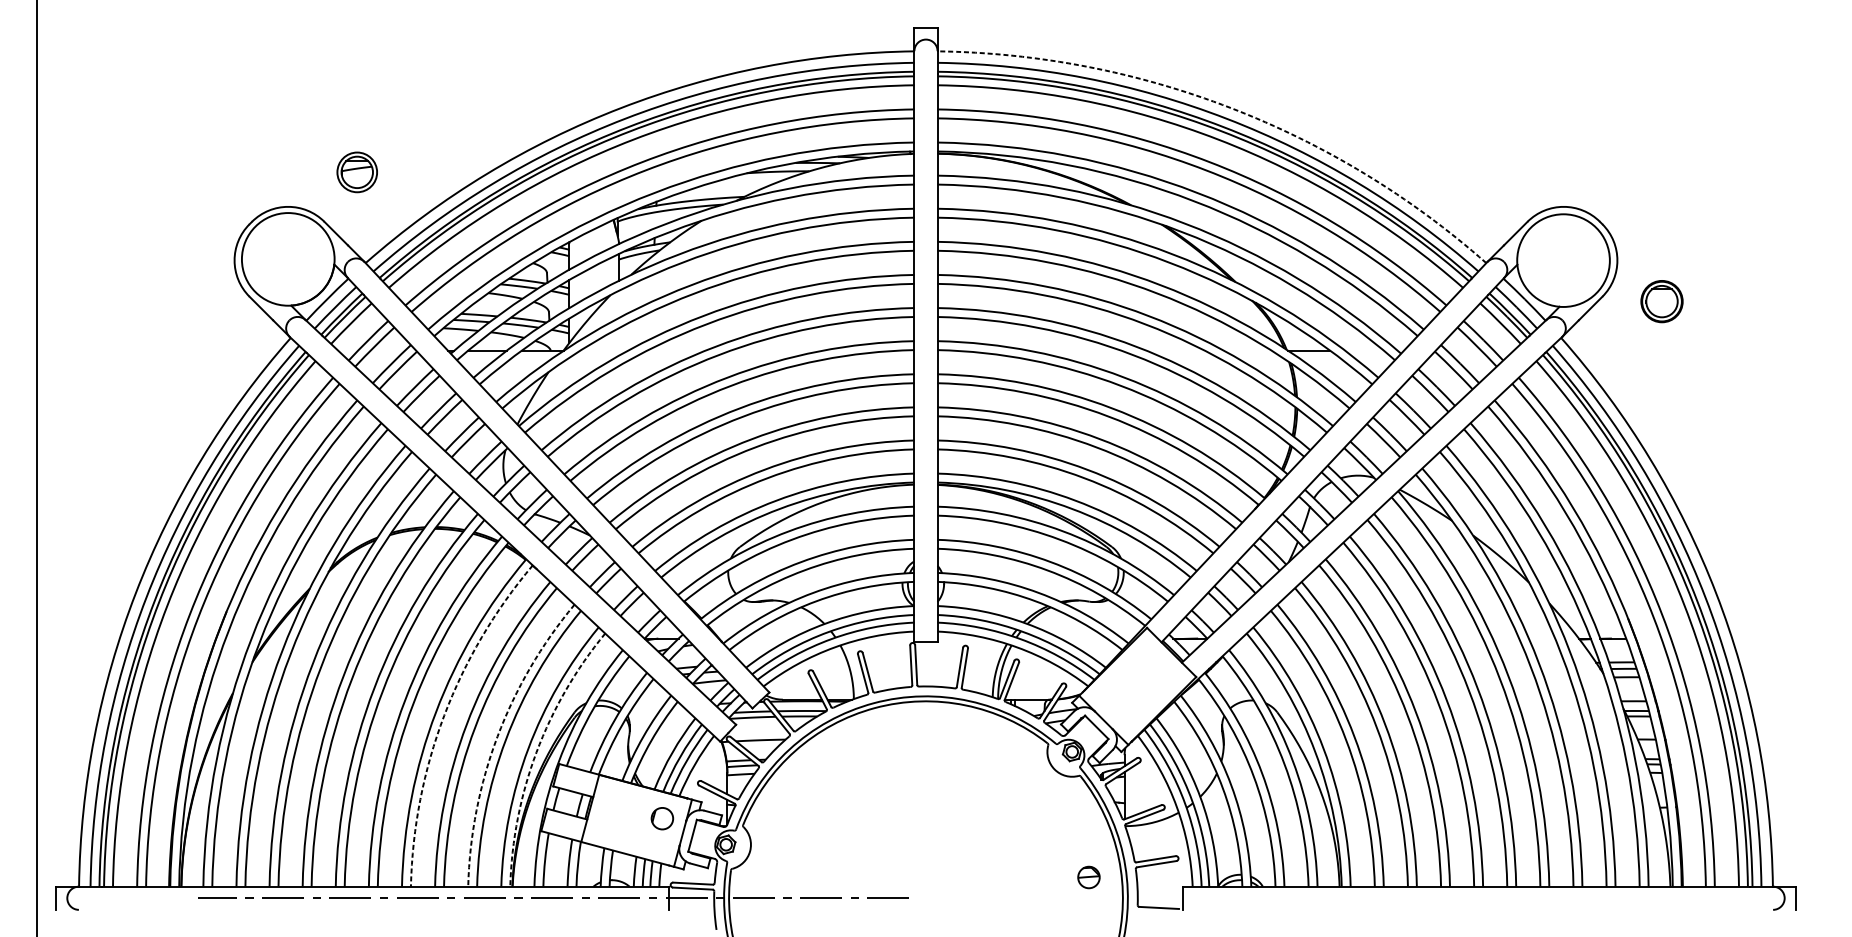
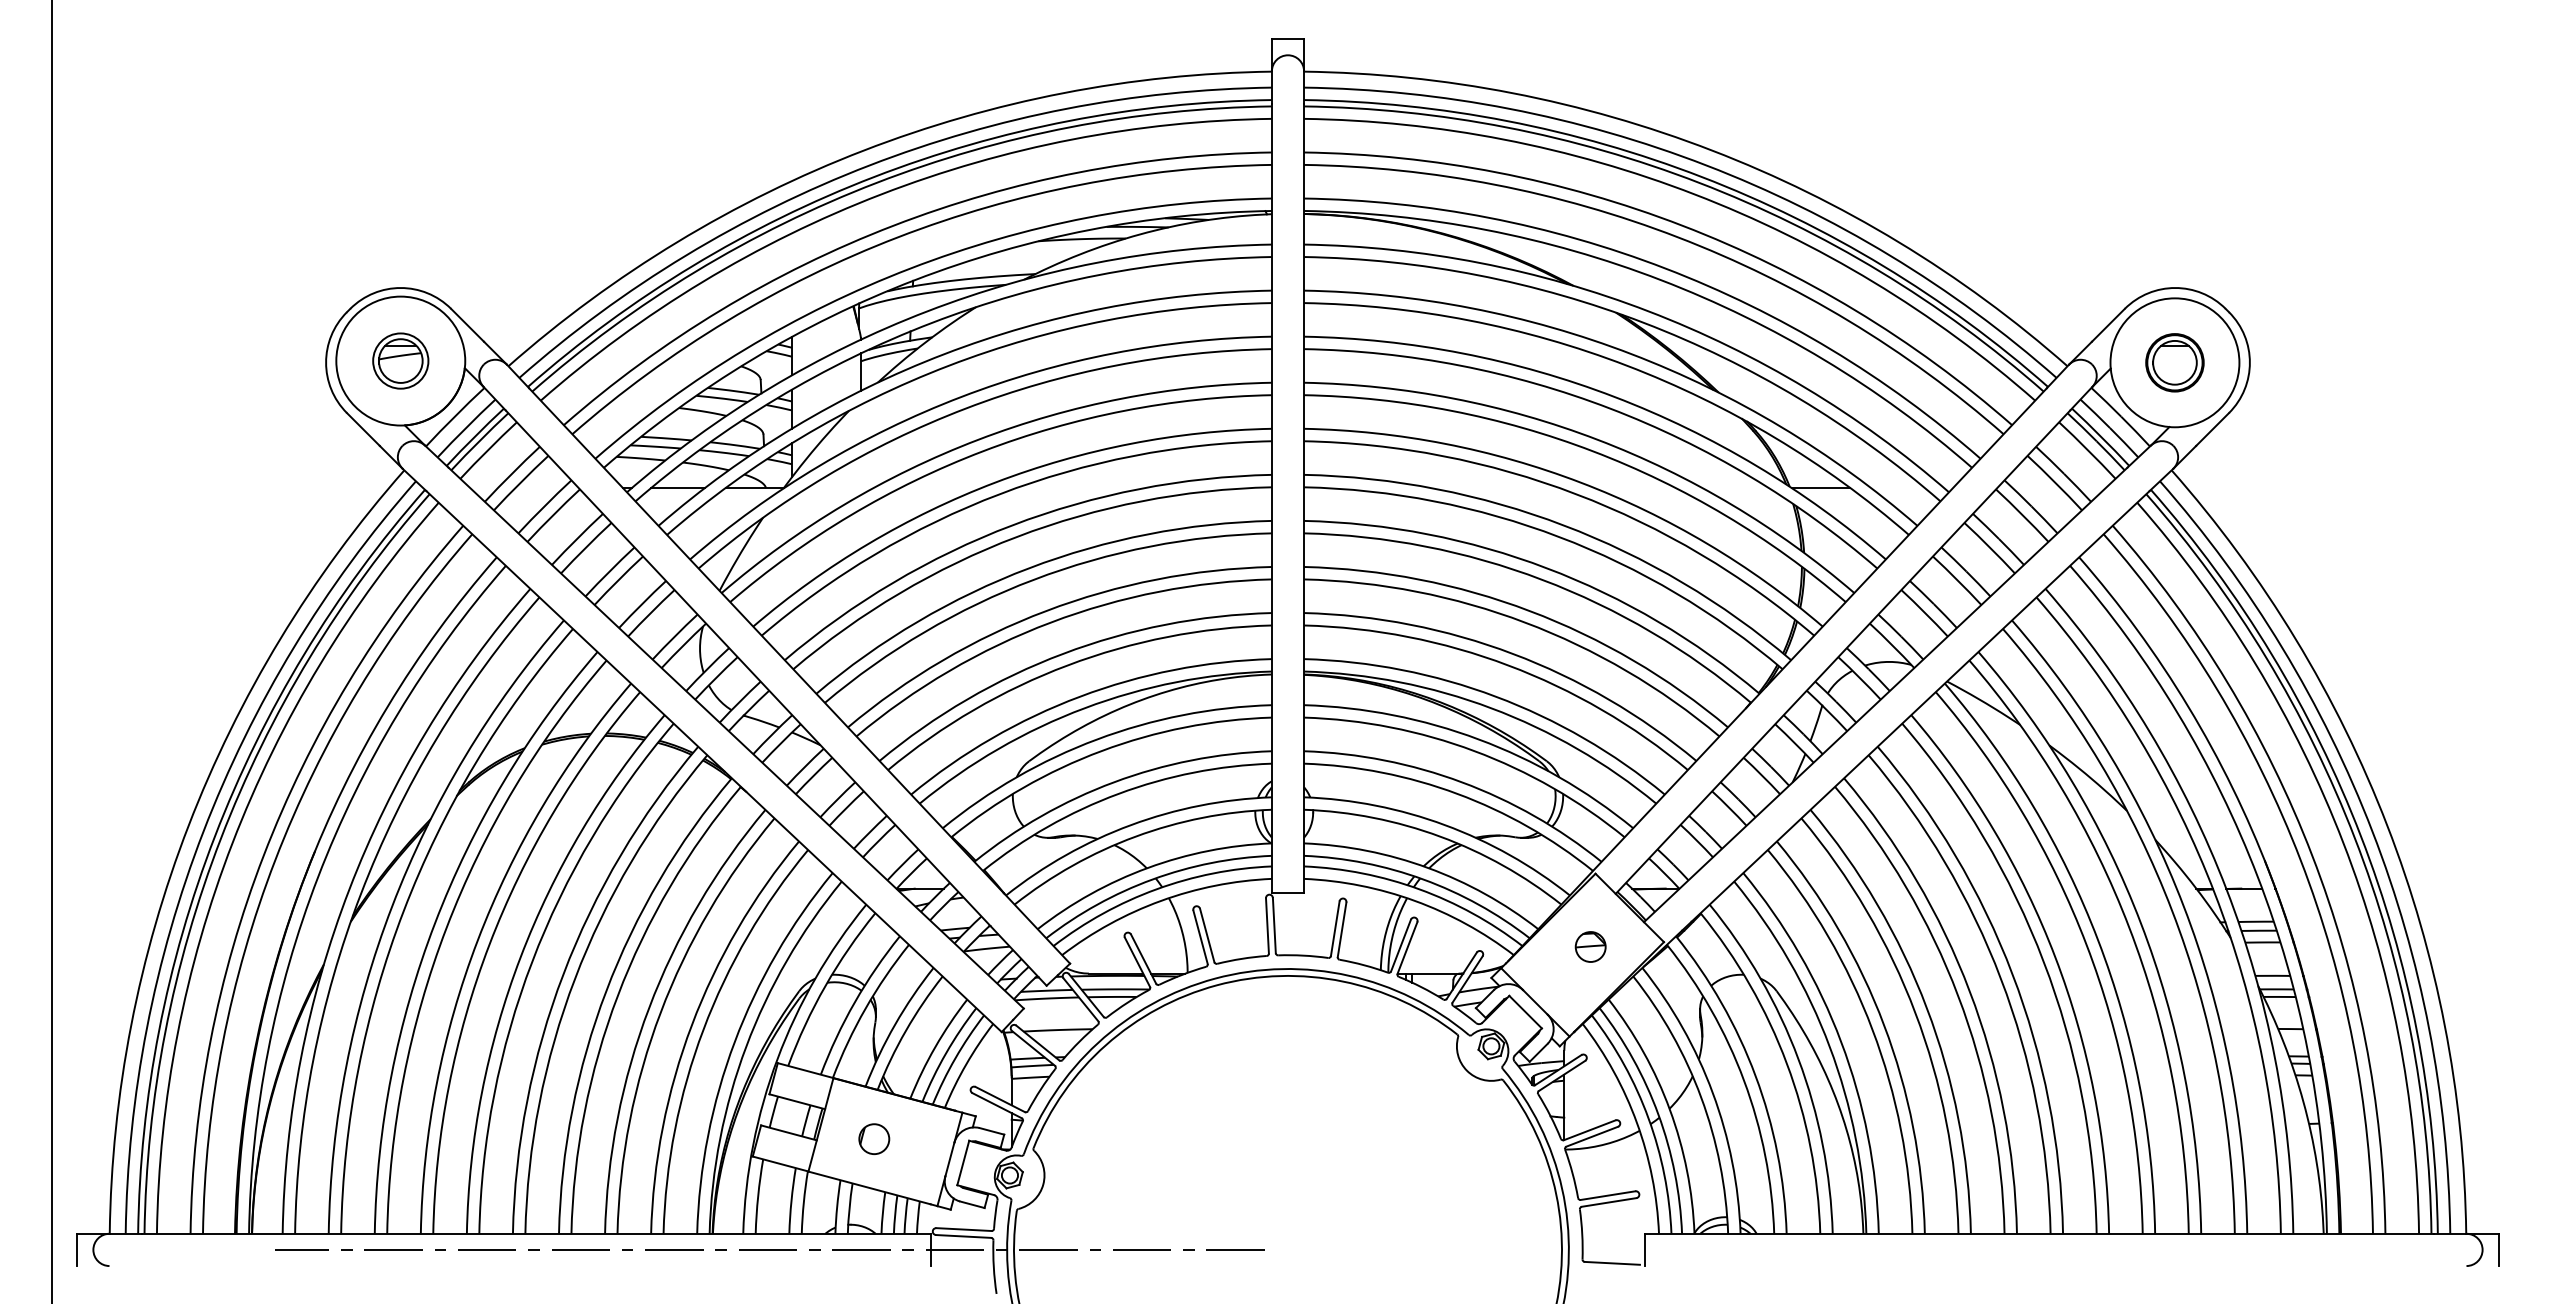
arc: (1231, 108) -> (1712, 150), dashed -> solid
part: (357, 171) -> (400, 360), moved
part: (1661, 301) -> (2174, 362), moved
arc: (444, 715) -> (617, 995), dashed -> solid
arc: (497, 736) -> (691, 1025), dashed -> solid
arc: (536, 752) -> (746, 1046), dashed -> solid
part: (662, 818) -> (874, 1138), moved
part: (1088, 877) -> (1590, 946), moved

